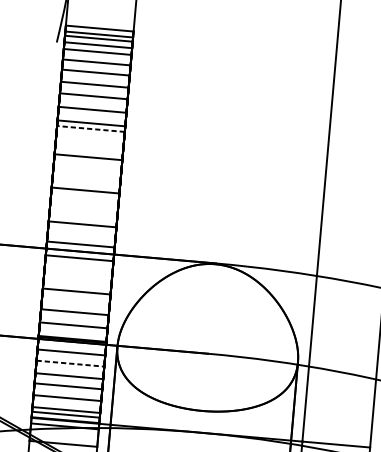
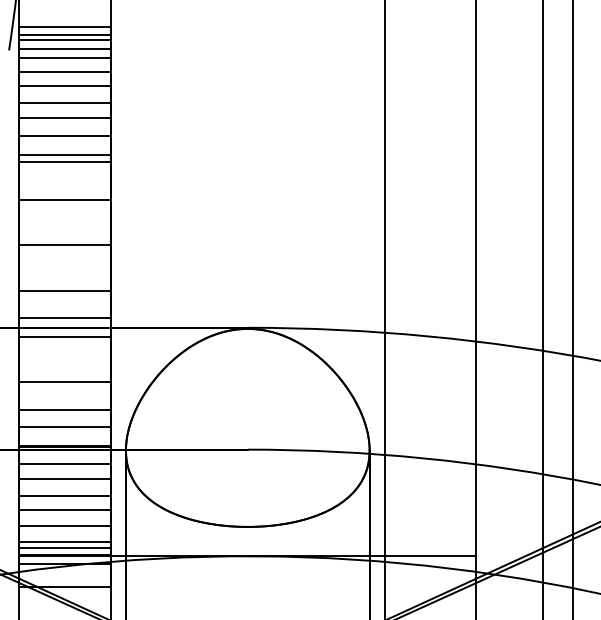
line: (90, 129) -> (64, 162), dashed -> solid
line: (70, 363) -> (64, 479), dashed -> solid

